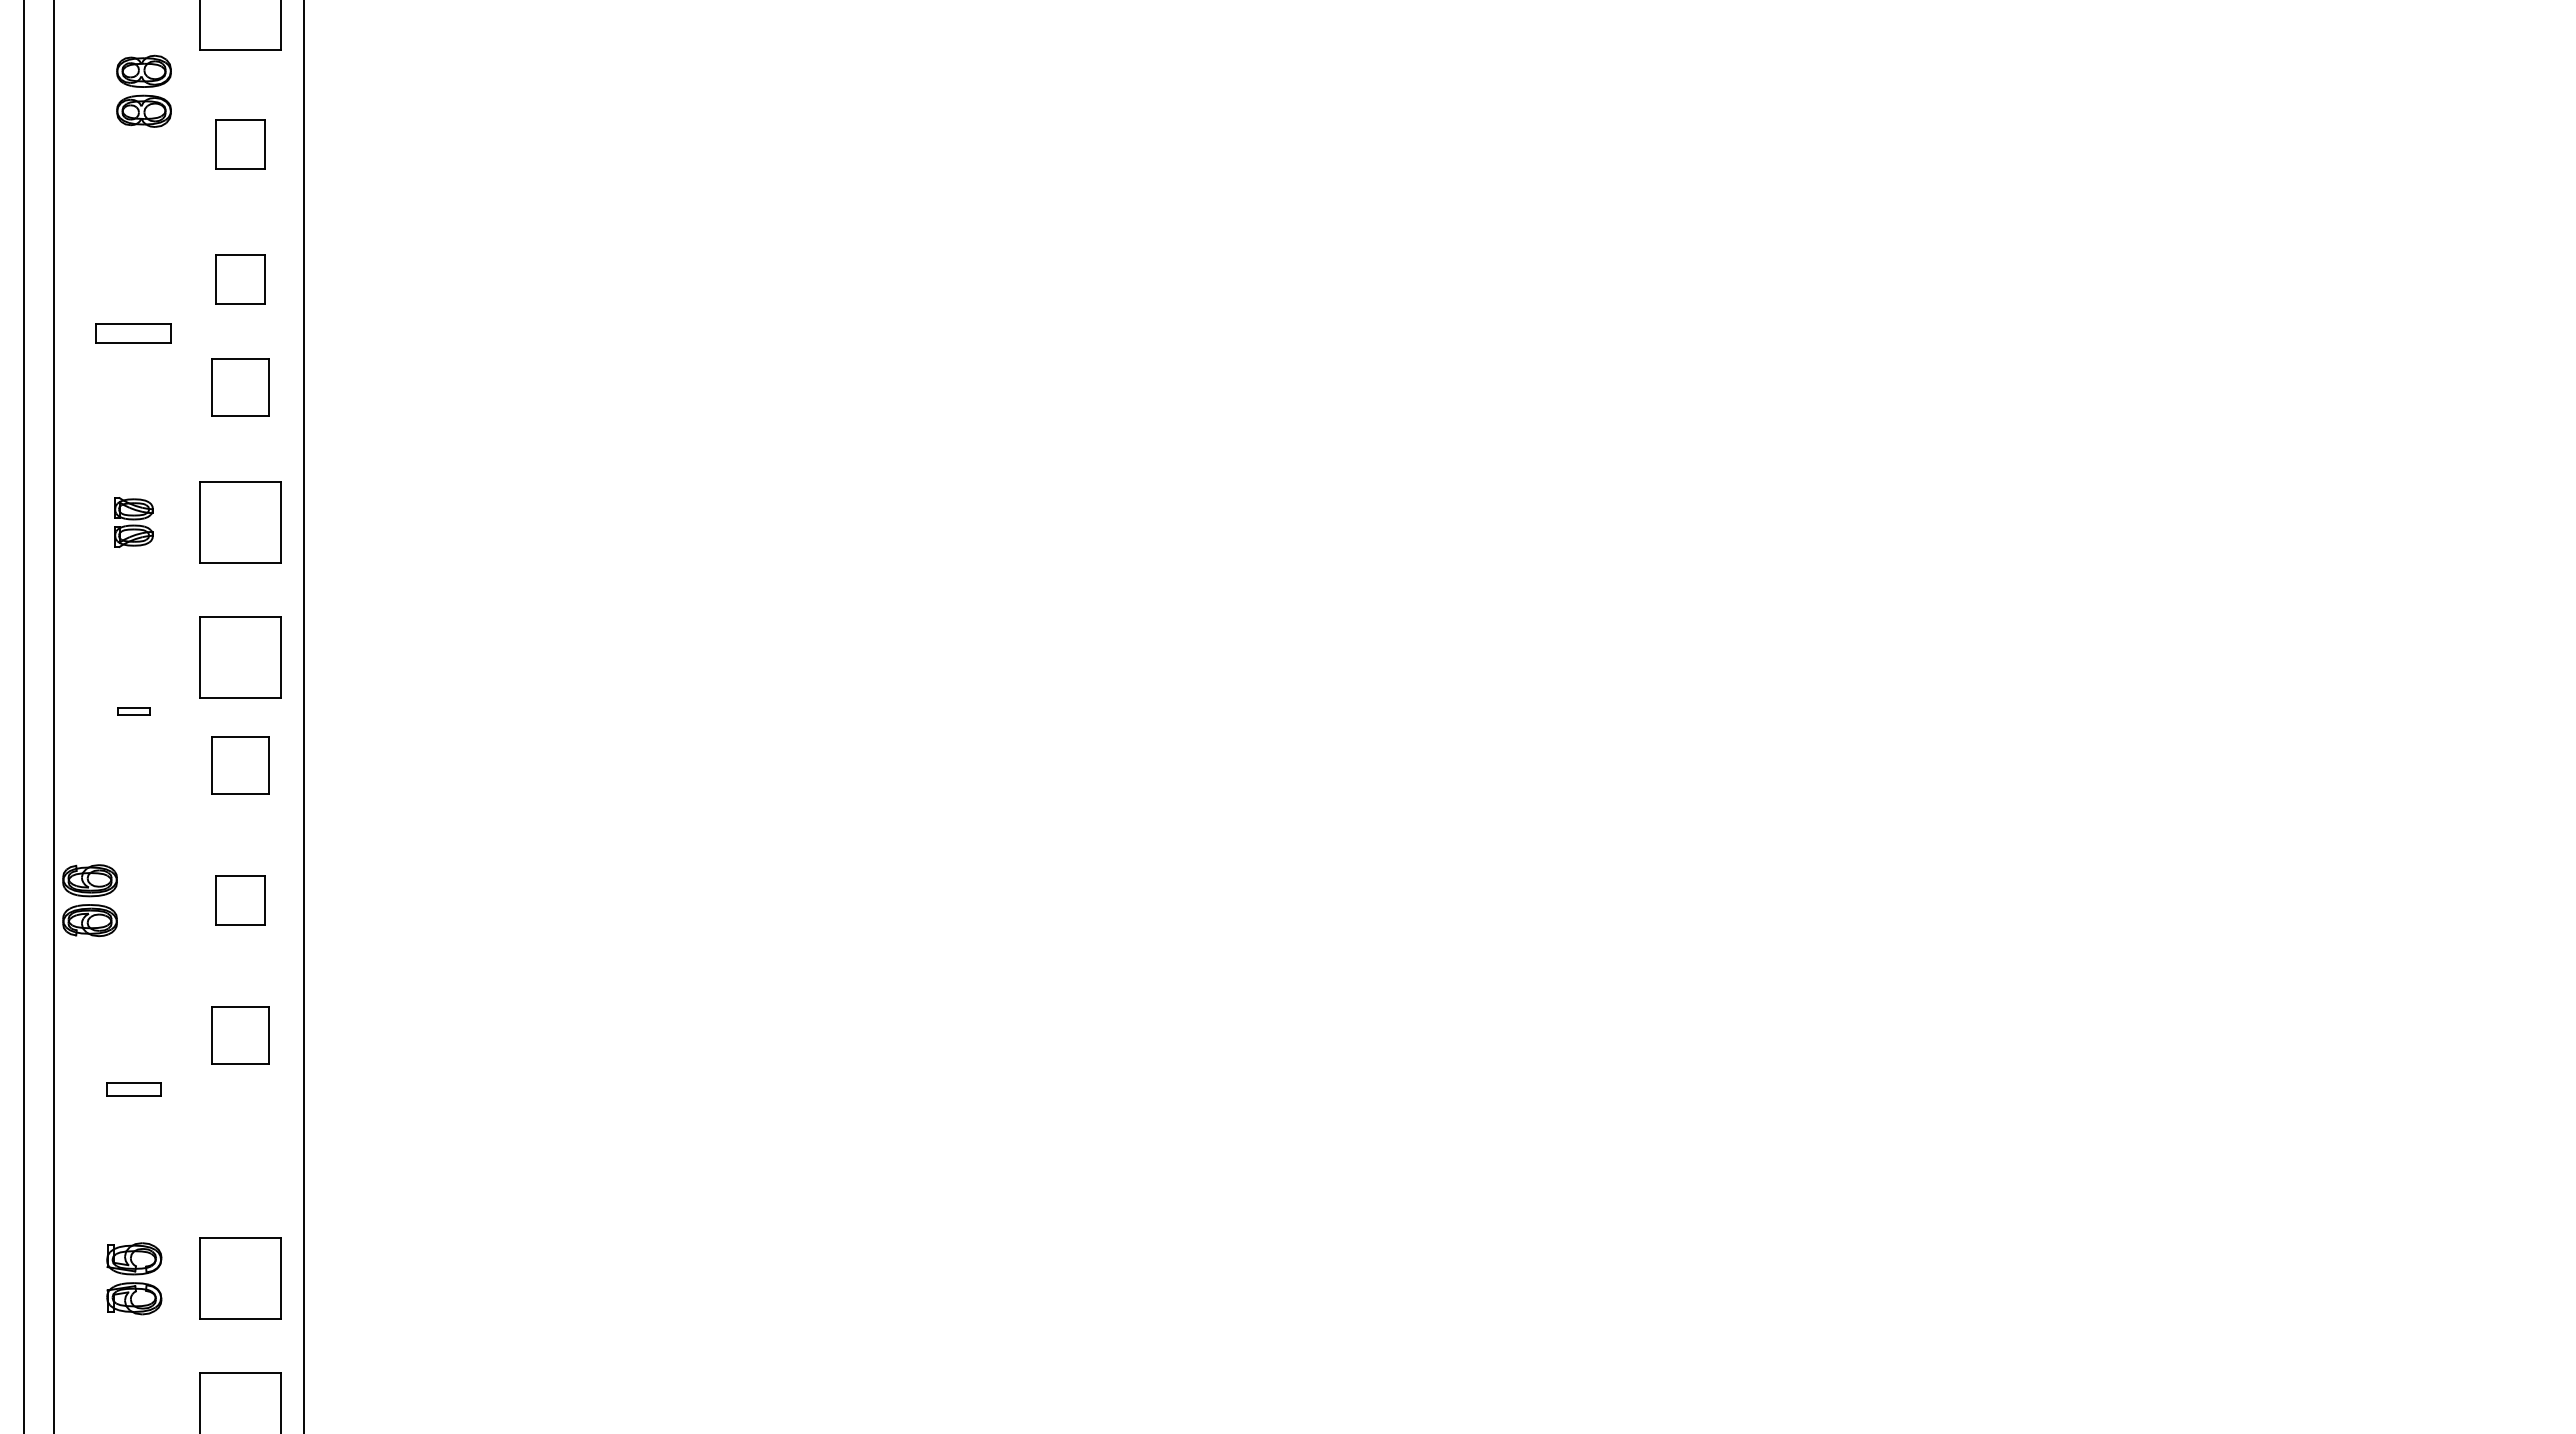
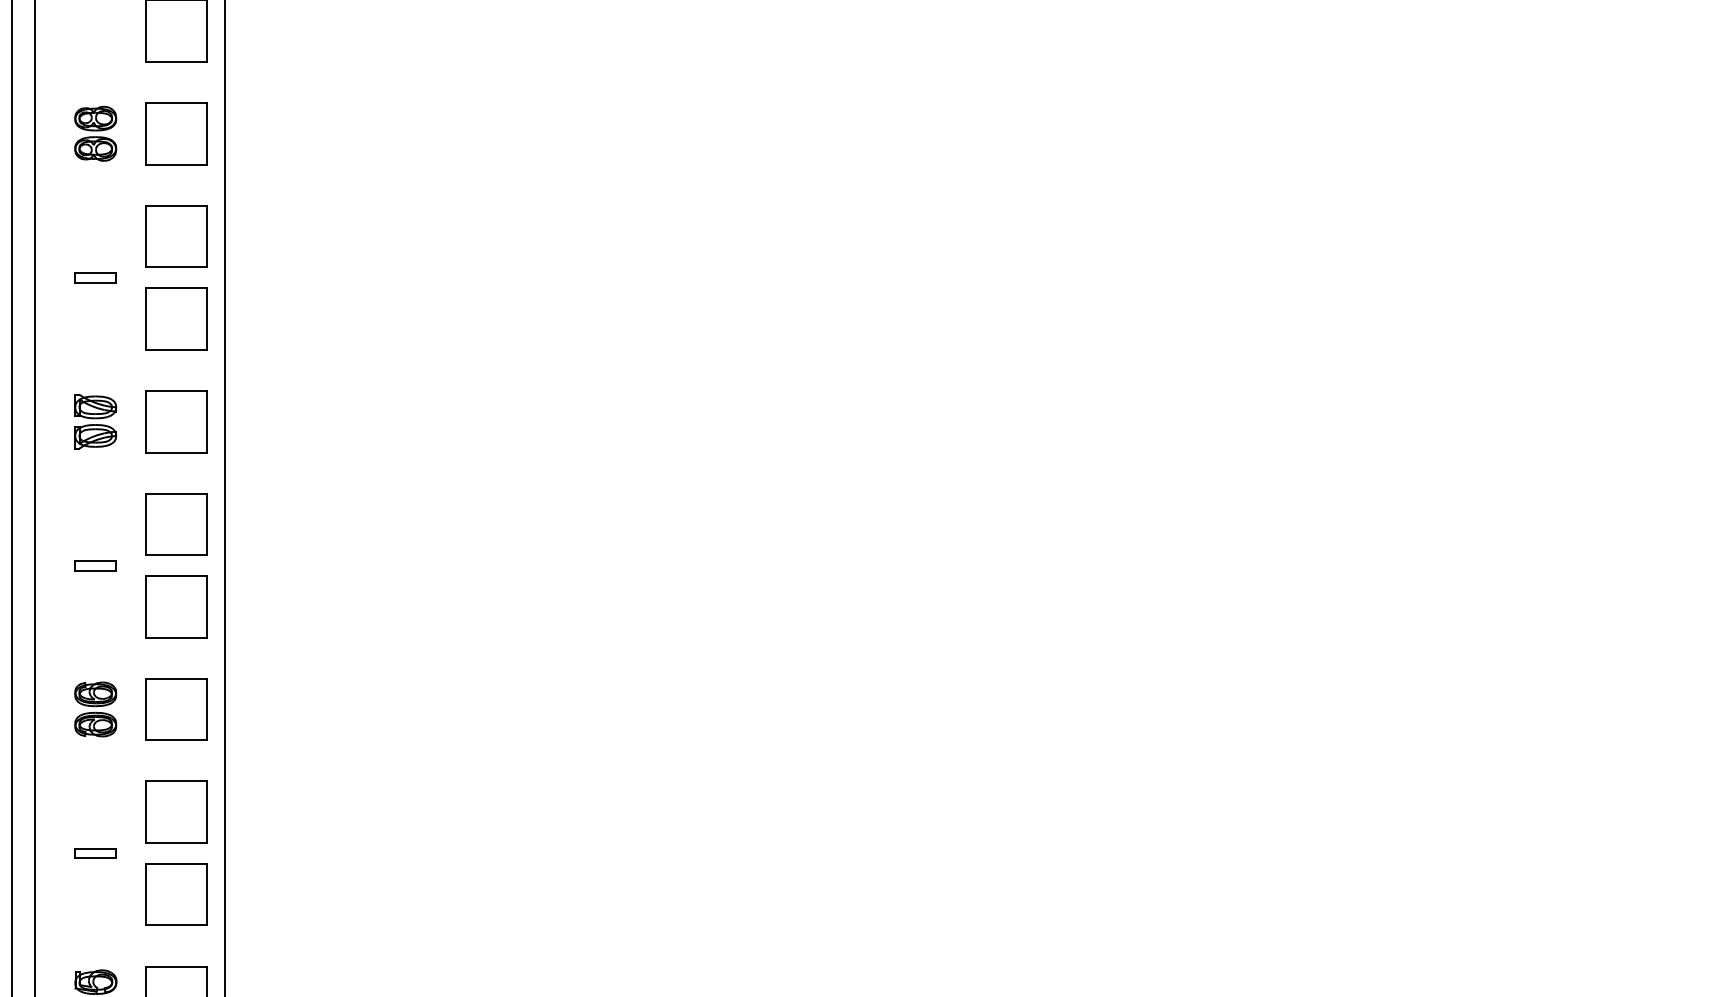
part: (143, 90) -> (95, 133), moved
part: (240, 144) -> (176, 133), size x1.67
part: (240, 279) -> (176, 236), size x1.67
part: (133, 333) -> (95, 277), size x0.71
part: (240, 387) -> (176, 318), size x1.43
part: (133, 522) -> (95, 421), size x1.43
part: (133, 711) -> (95, 565), size x1.67
part: (240, 765) -> (176, 606), size x1.43
part: (89, 900) -> (95, 709), moved
part: (240, 900) -> (176, 709), size x1.67
part: (240, 1035) -> (176, 812), size x1.43
part: (240, 1143) -> (176, 894), added

